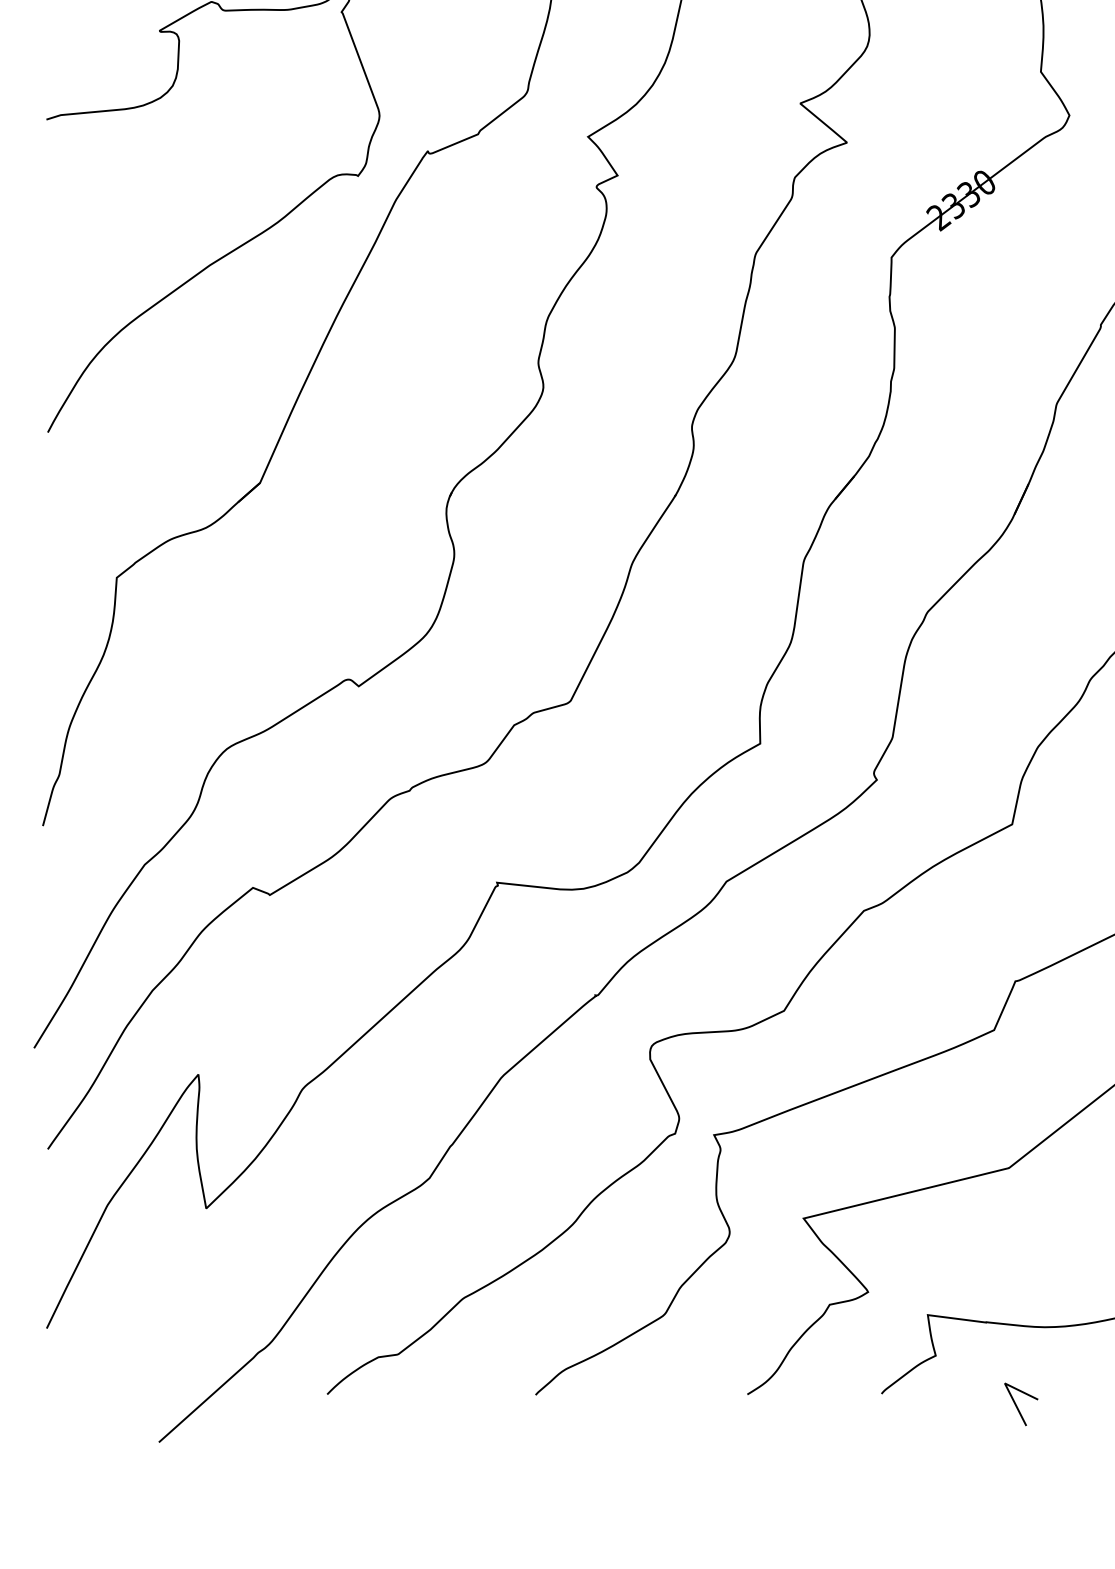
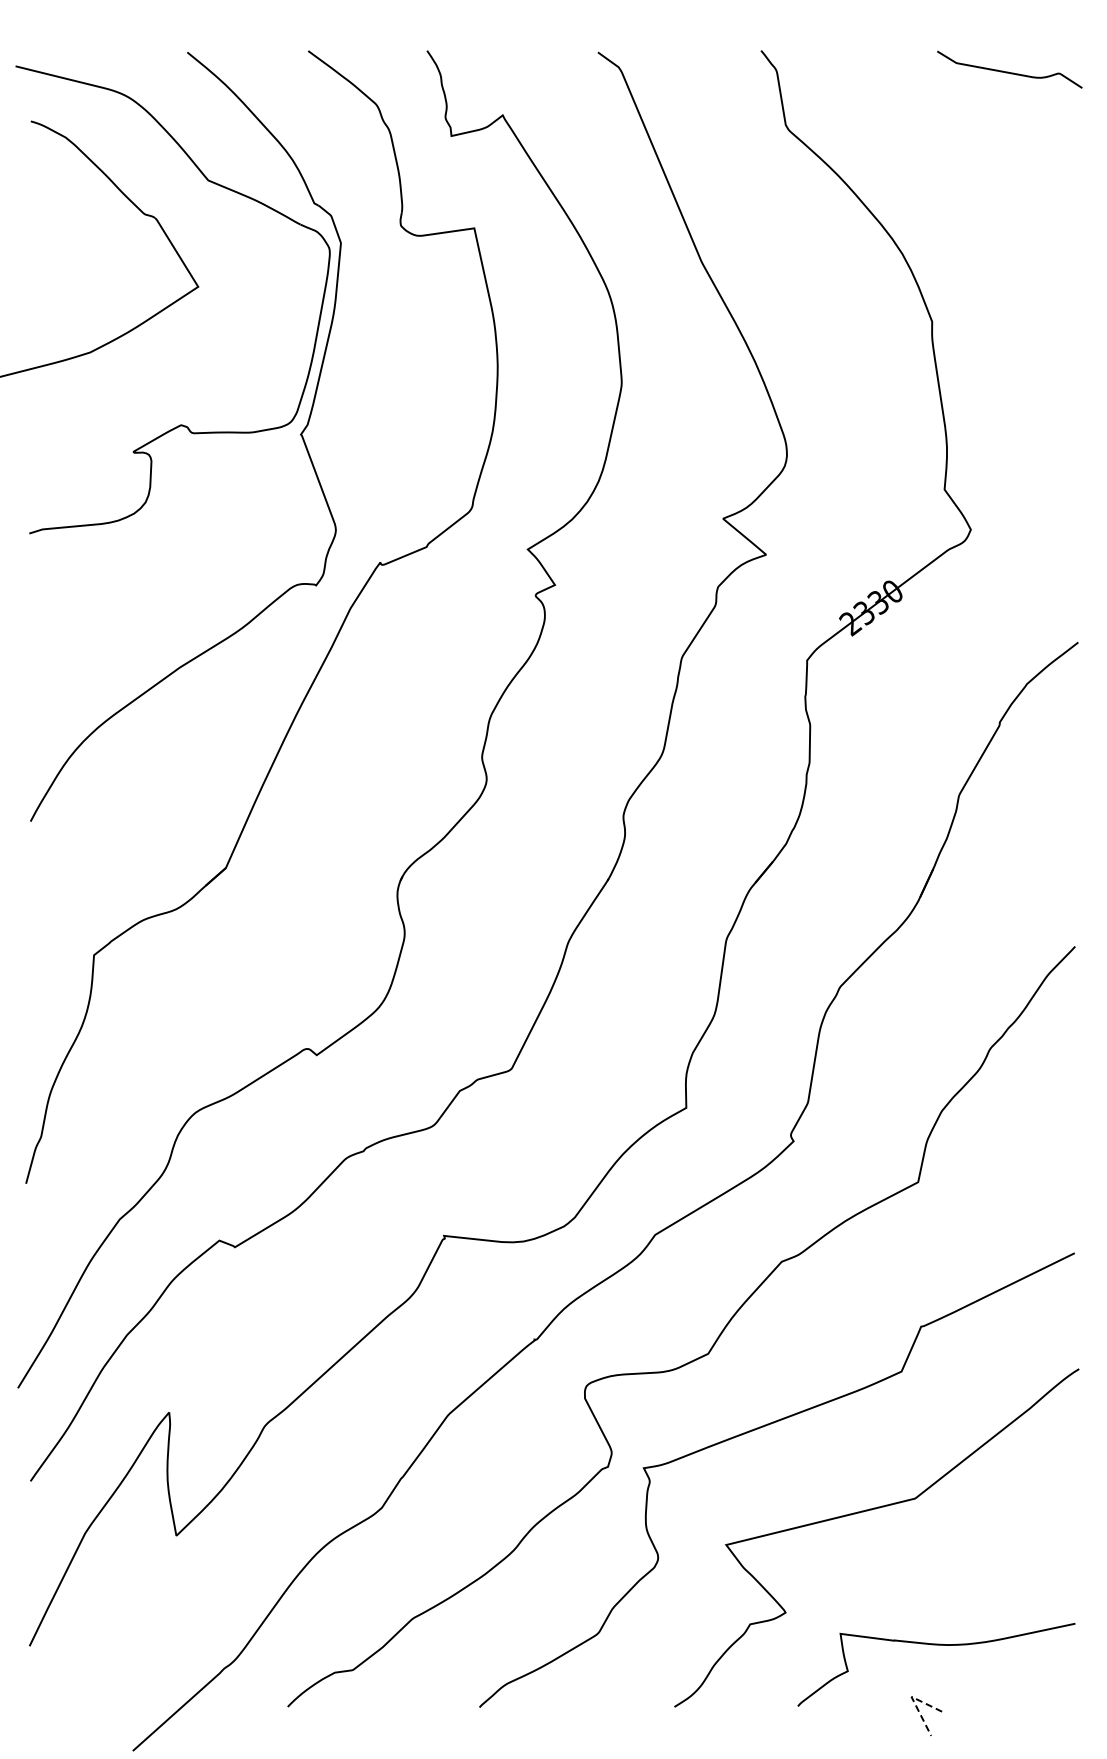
line: (1007, 1387) -> (913, 1700), solid -> dashed

